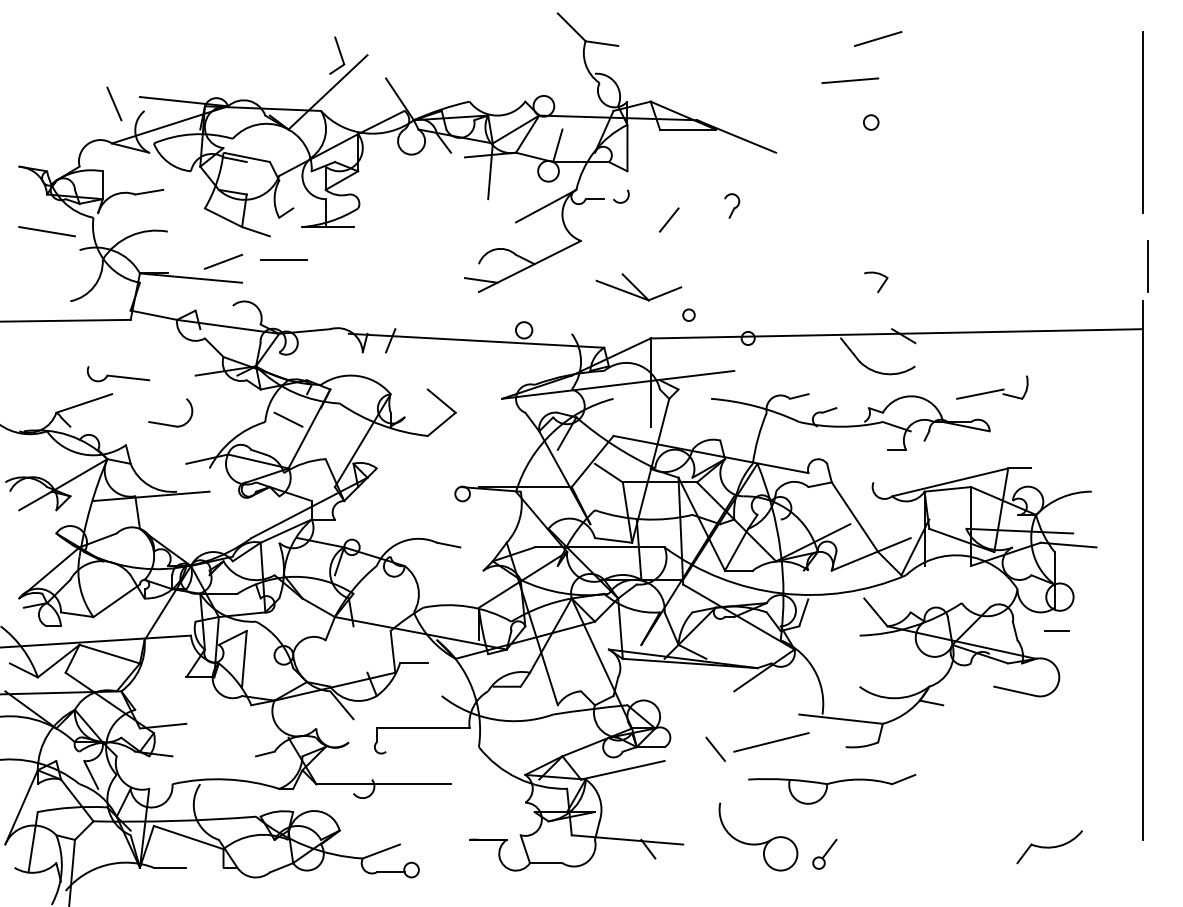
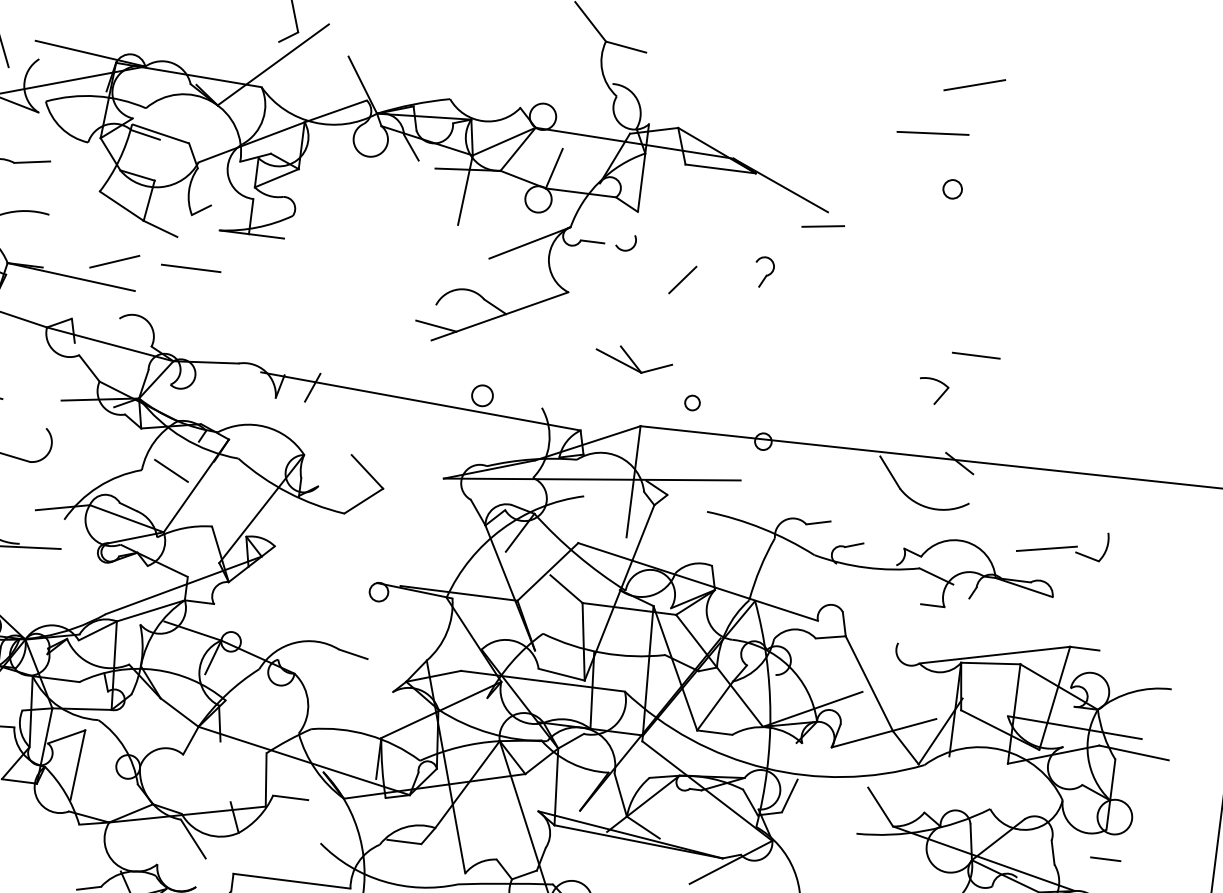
line: (773, 164) -> (822, 226), added
line: (905, 250) -> (975, 355), added
part: (639, 287) -> (634, 360), size x0.71

